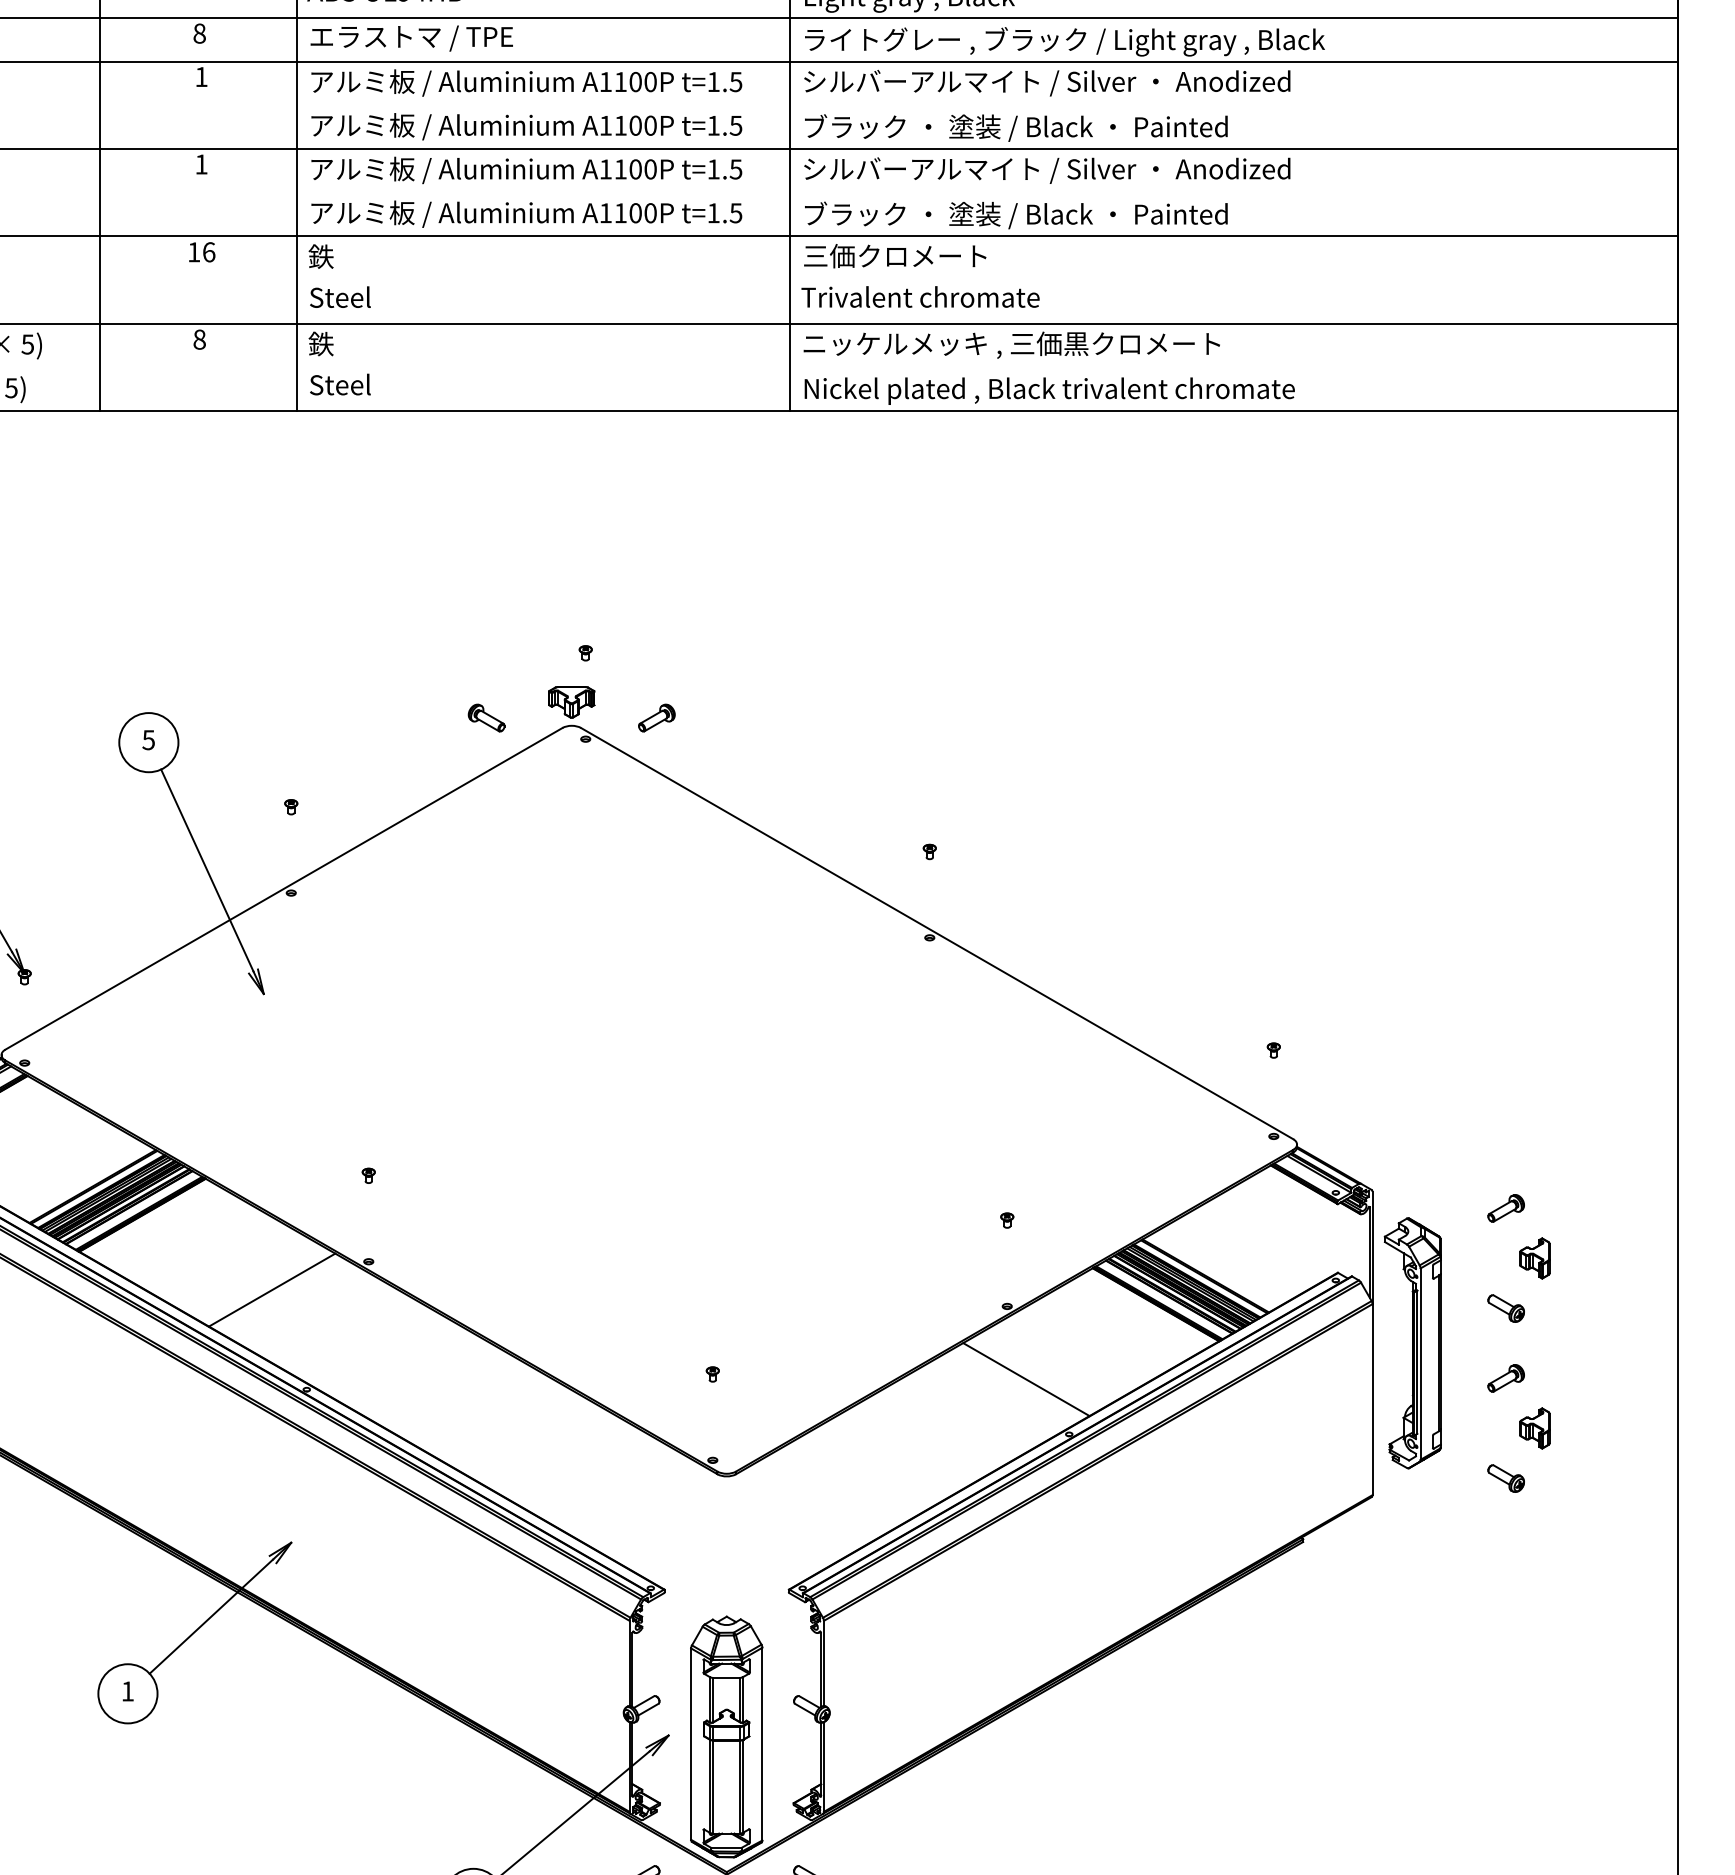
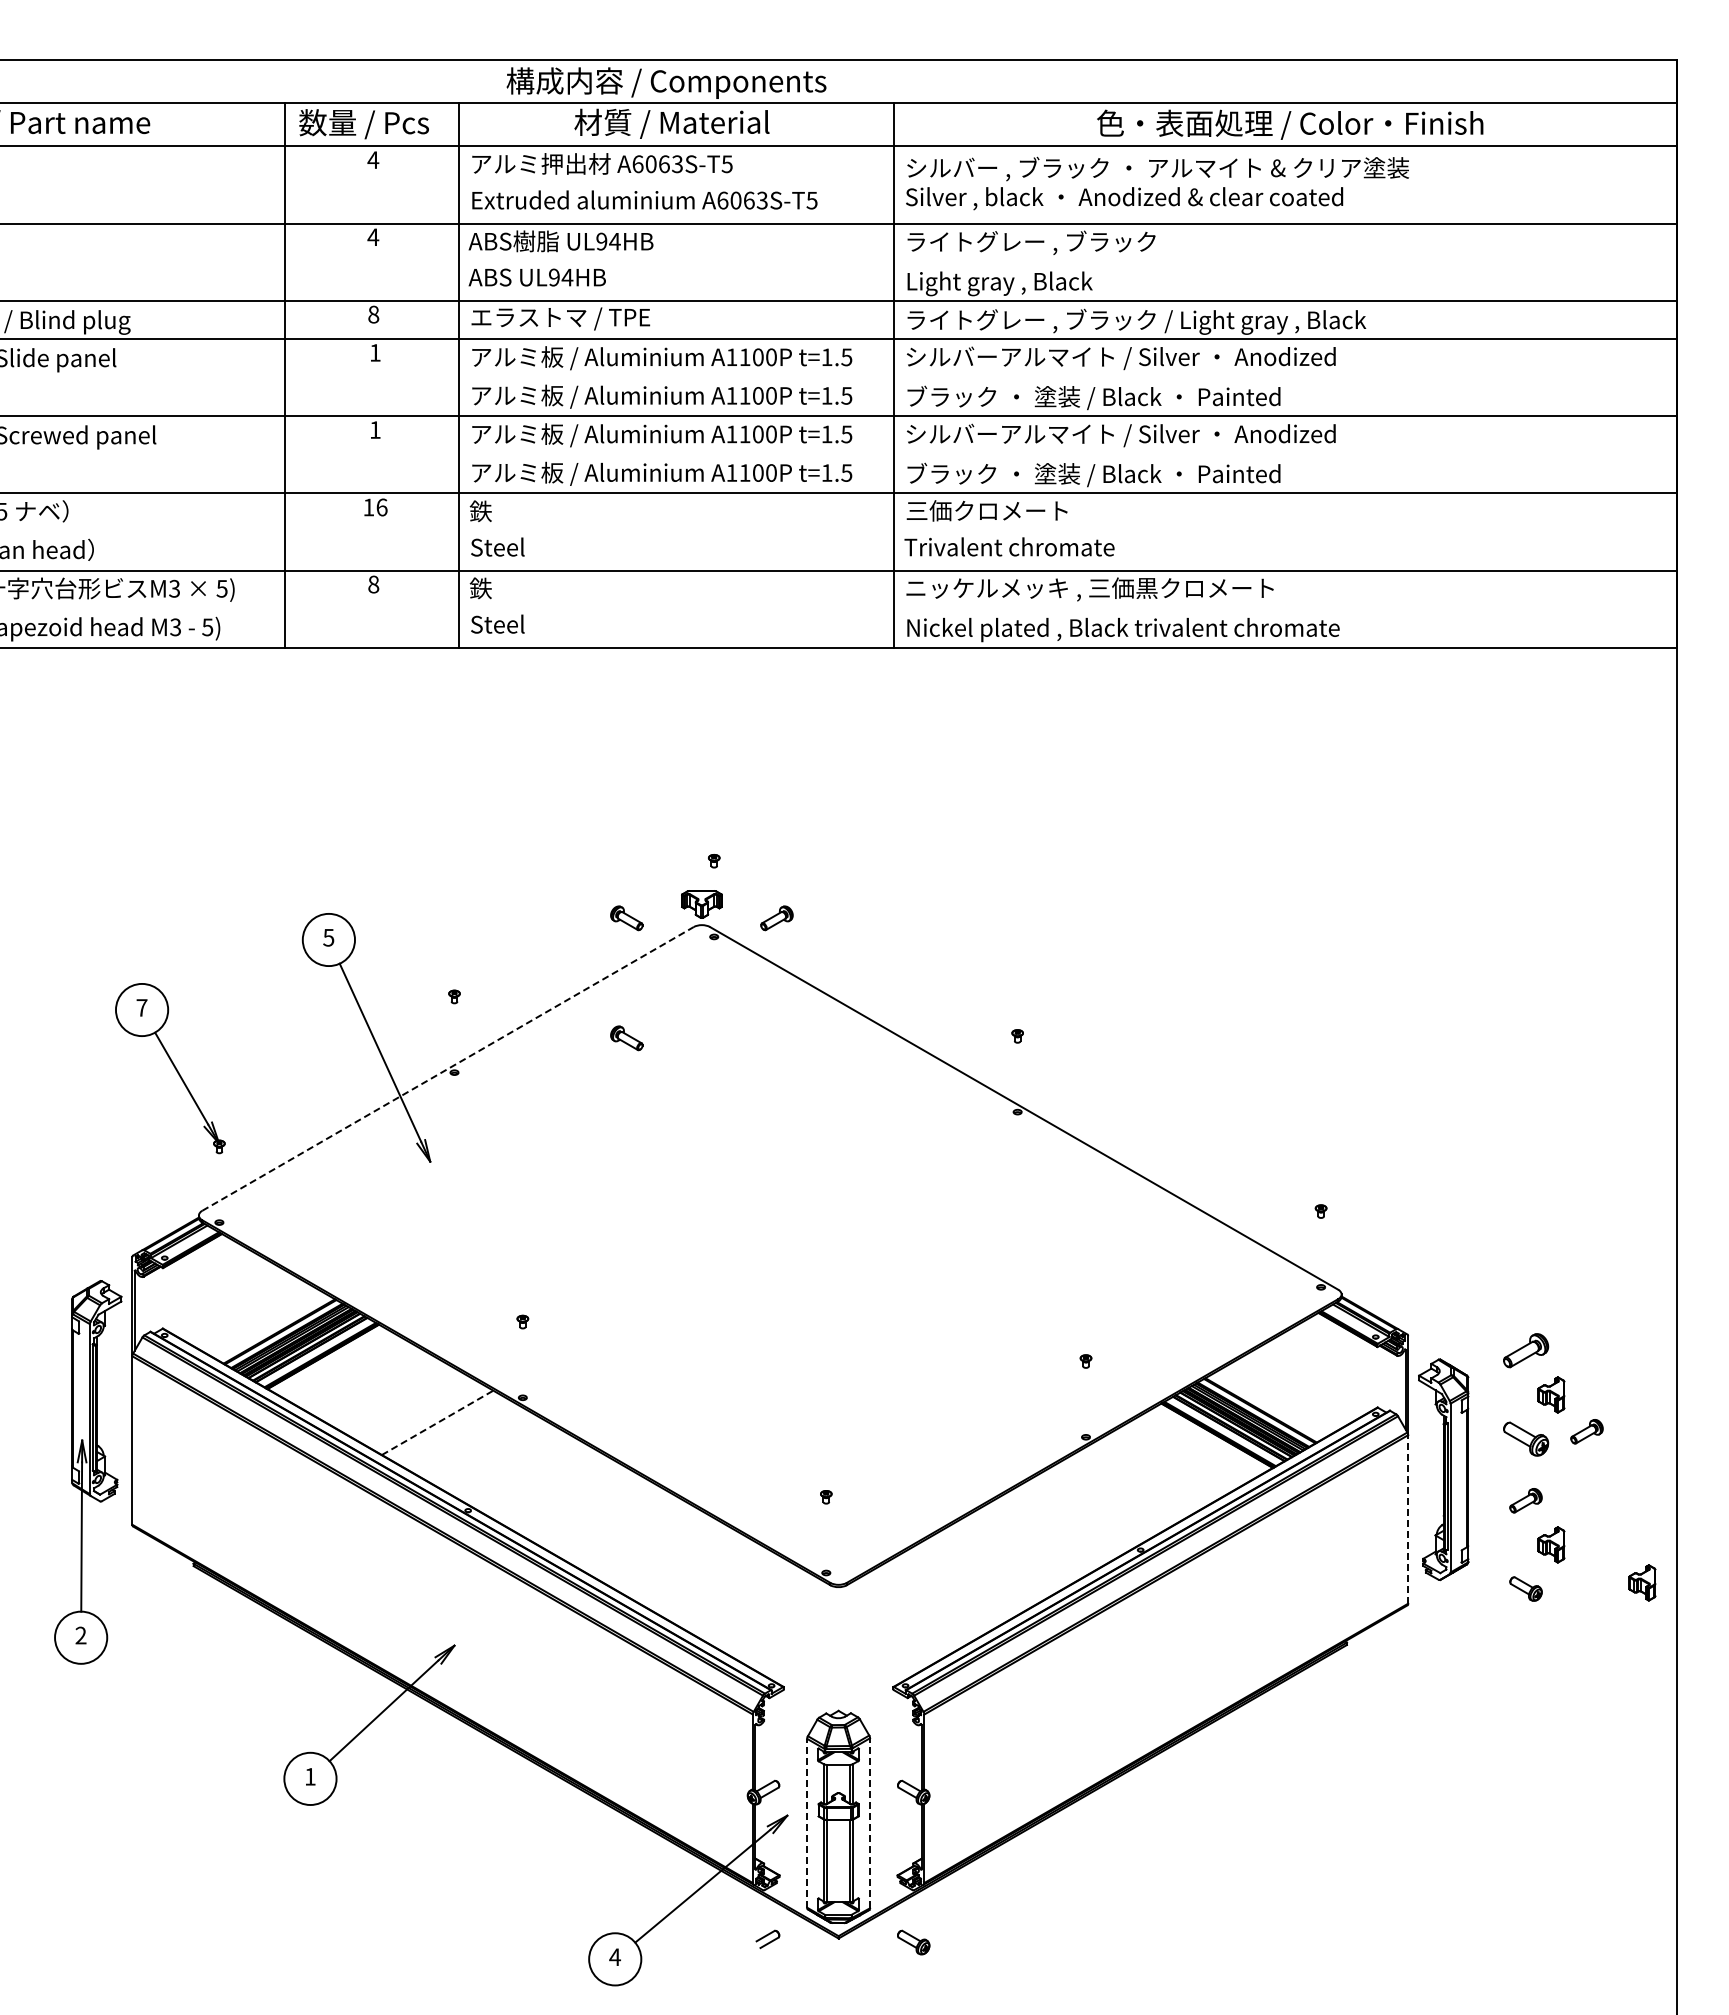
part: (486, 854) -> (626, 1038), added
line: (284, 888) -> (448, 1068), solid -> dashed
part: (1505, 1208) -> (1525, 1350), size x1.4
line: (273, 1289) -> (438, 1422), solid -> dashed
part: (1574, 1299) -> (1586, 1431), added
part: (1505, 1307) -> (1525, 1438), size x1.4
line: (1025, 1379) -> (1102, 1501), removed
line: (1372, 1398) -> (1408, 1518), solid -> dashed
part: (1638, 1471) -> (1642, 1582), added
line: (691, 1743) -> (807, 1822), solid -> dashed
line: (762, 1743) -> (870, 1822), solid -> dashed

